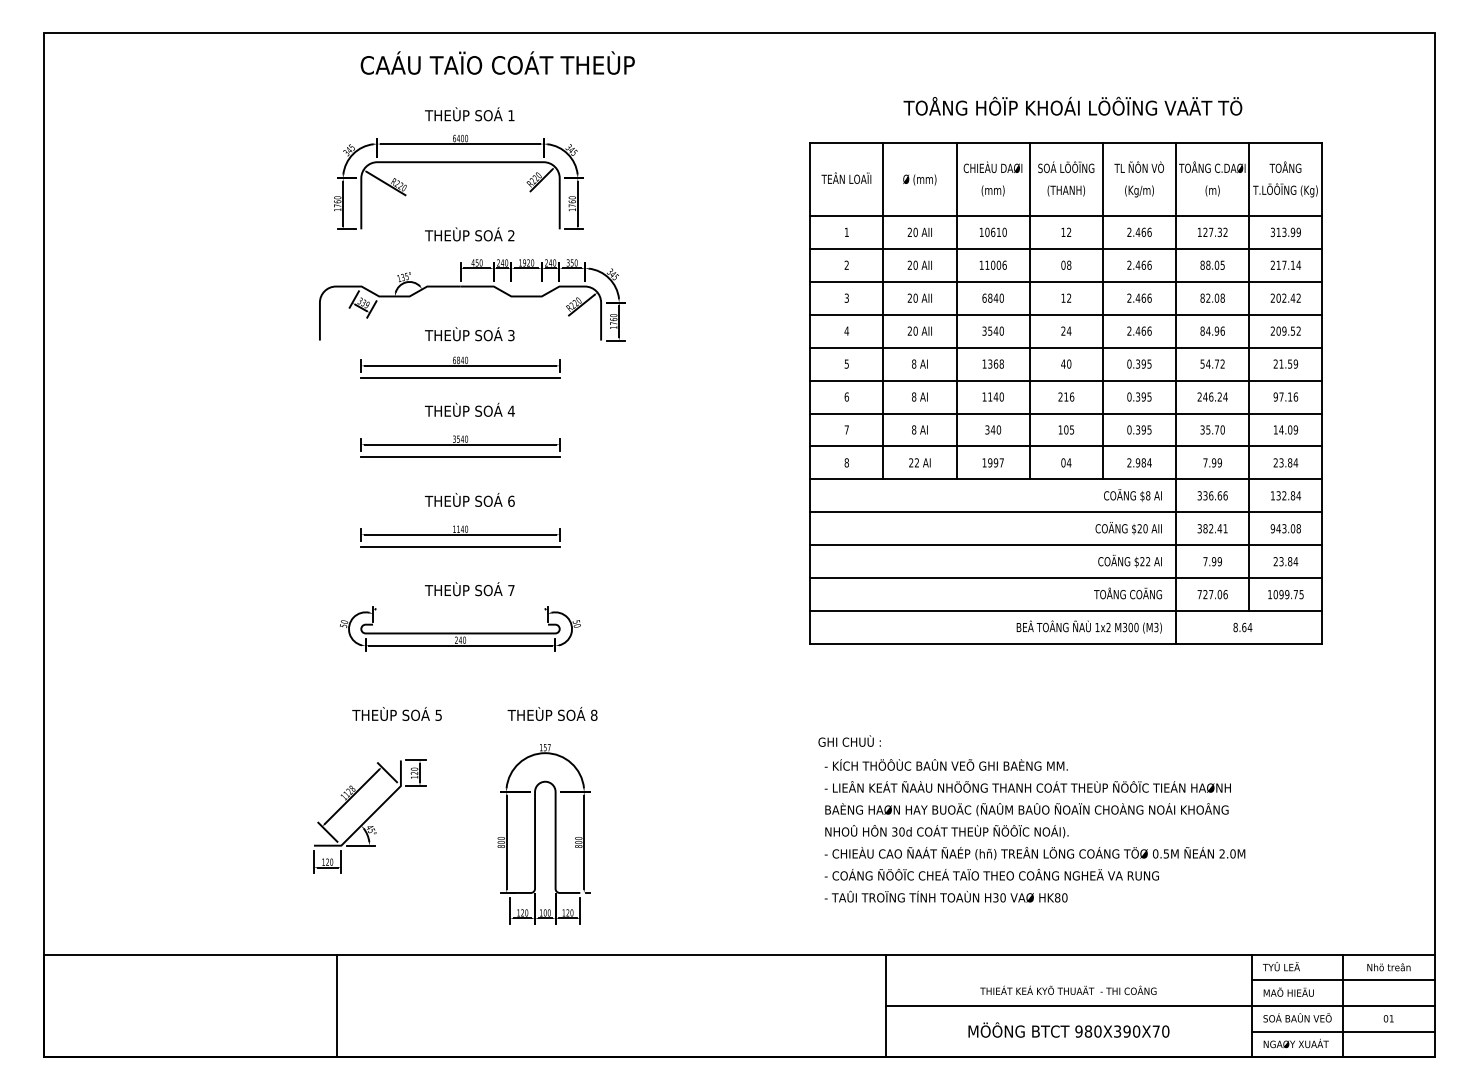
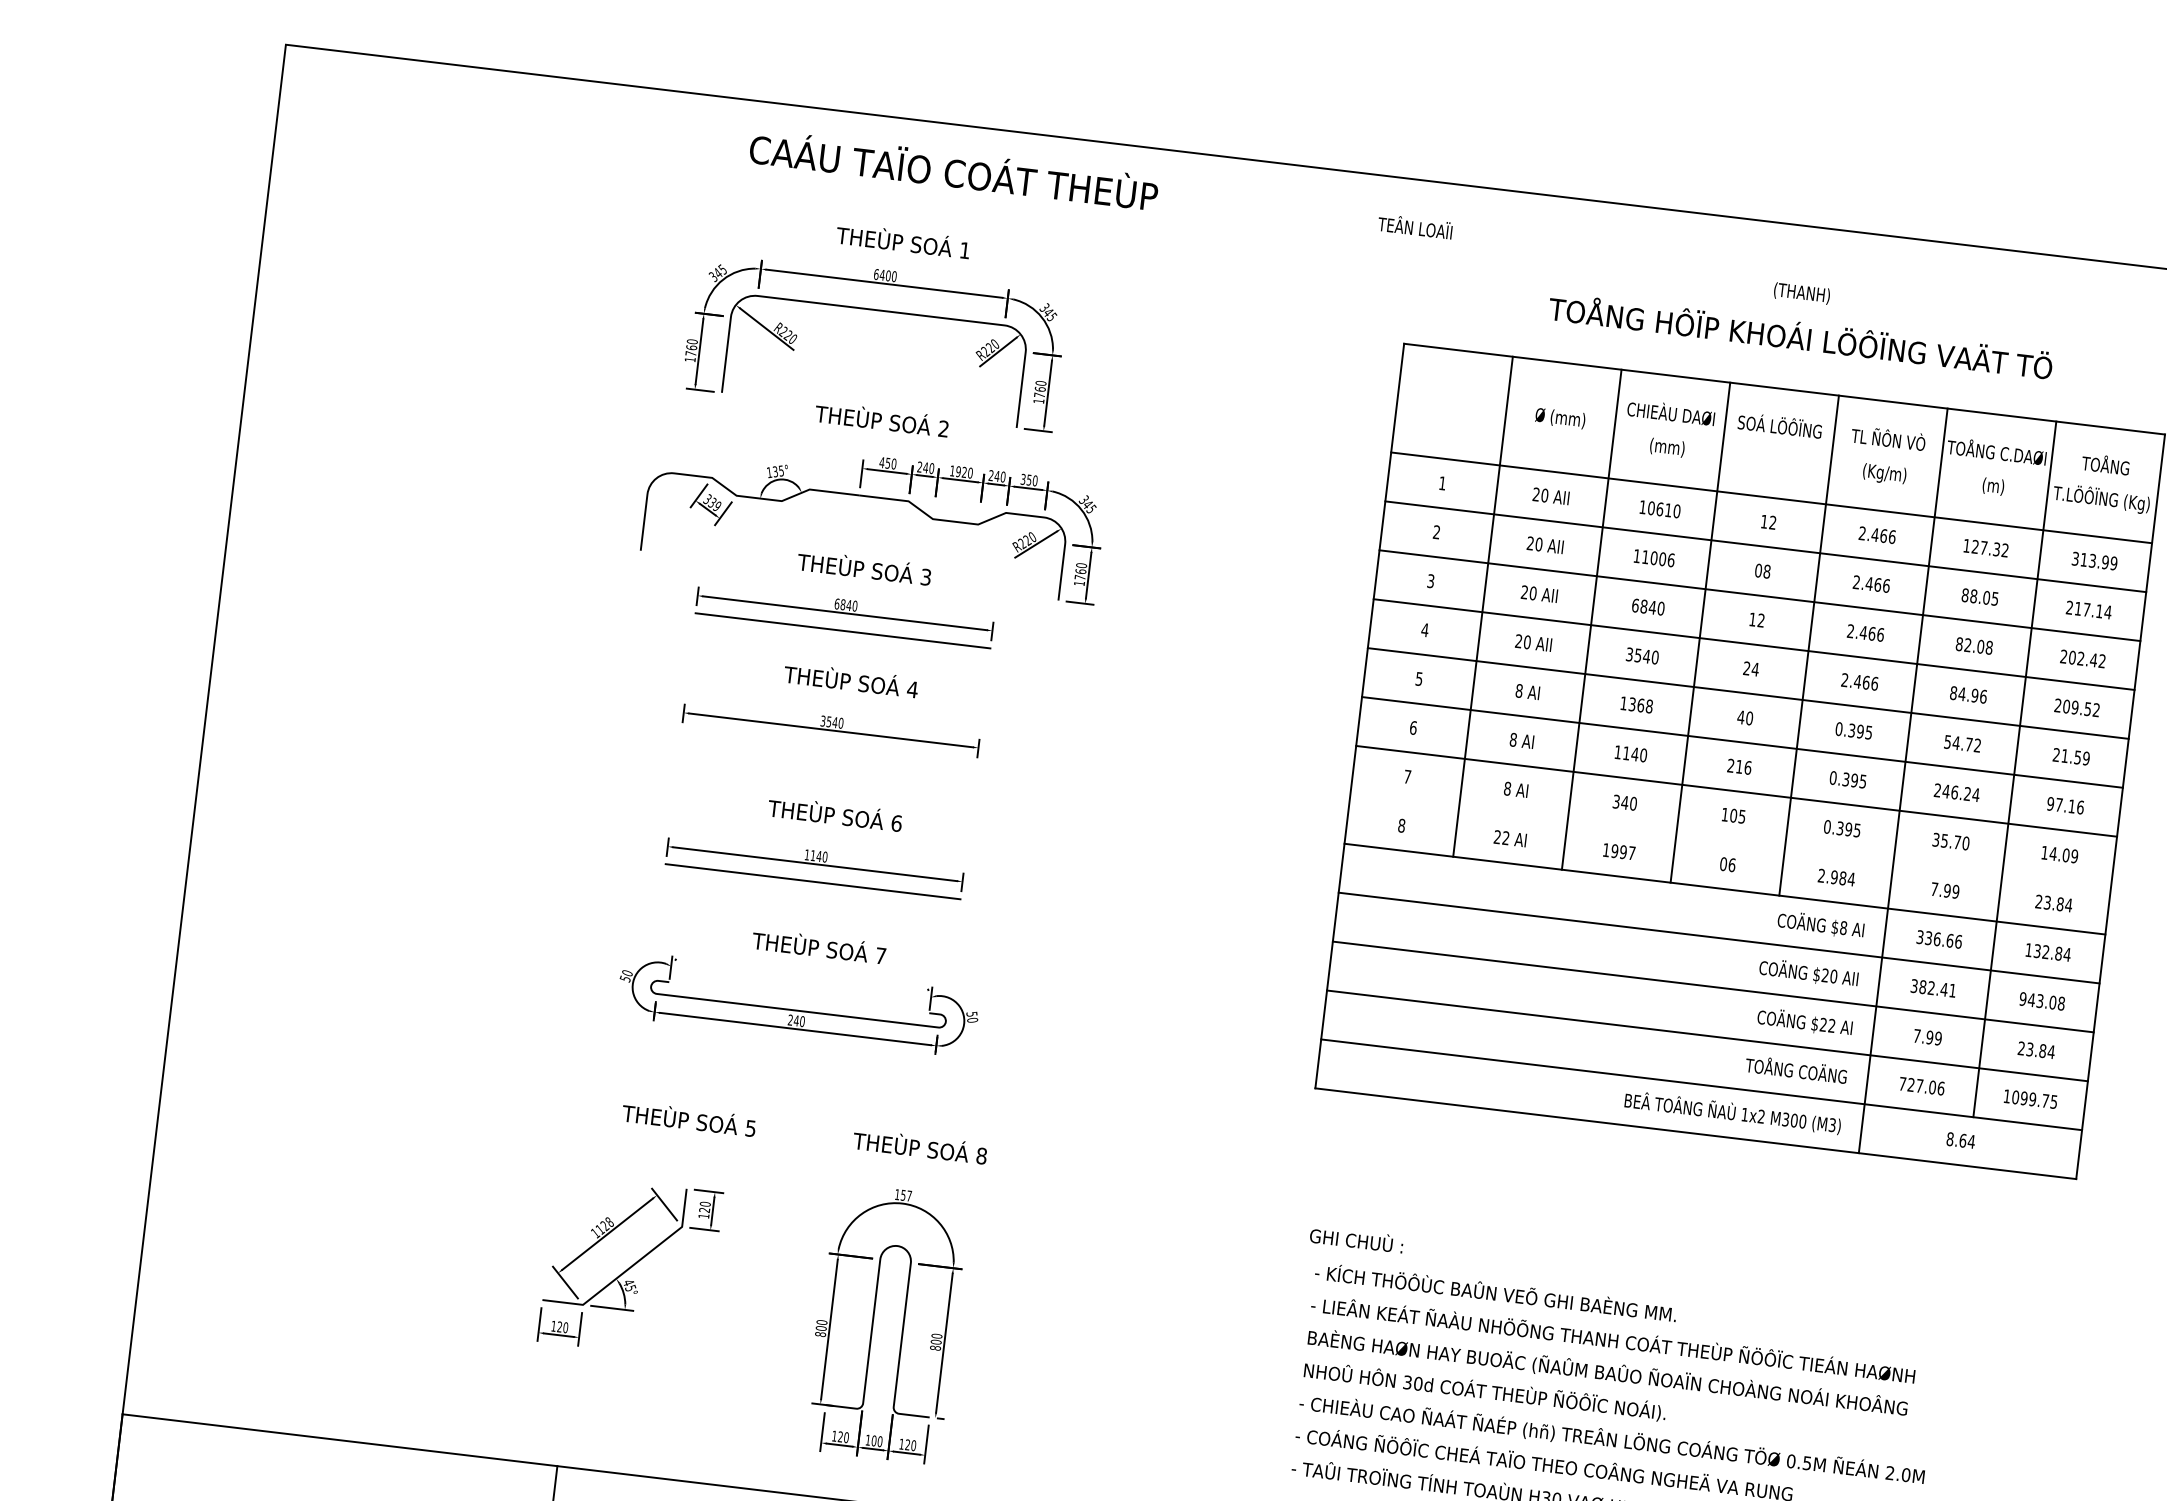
text: (846, 177) -> (1415, 225), moved
text: (1065, 190) -> (1800, 292), moved
line: (1066, 446) -> (1731, 840), removed
line: (460, 456) -> (829, 747), removed
text: (1068, 462) -> (1731, 864), 04 -> 06

